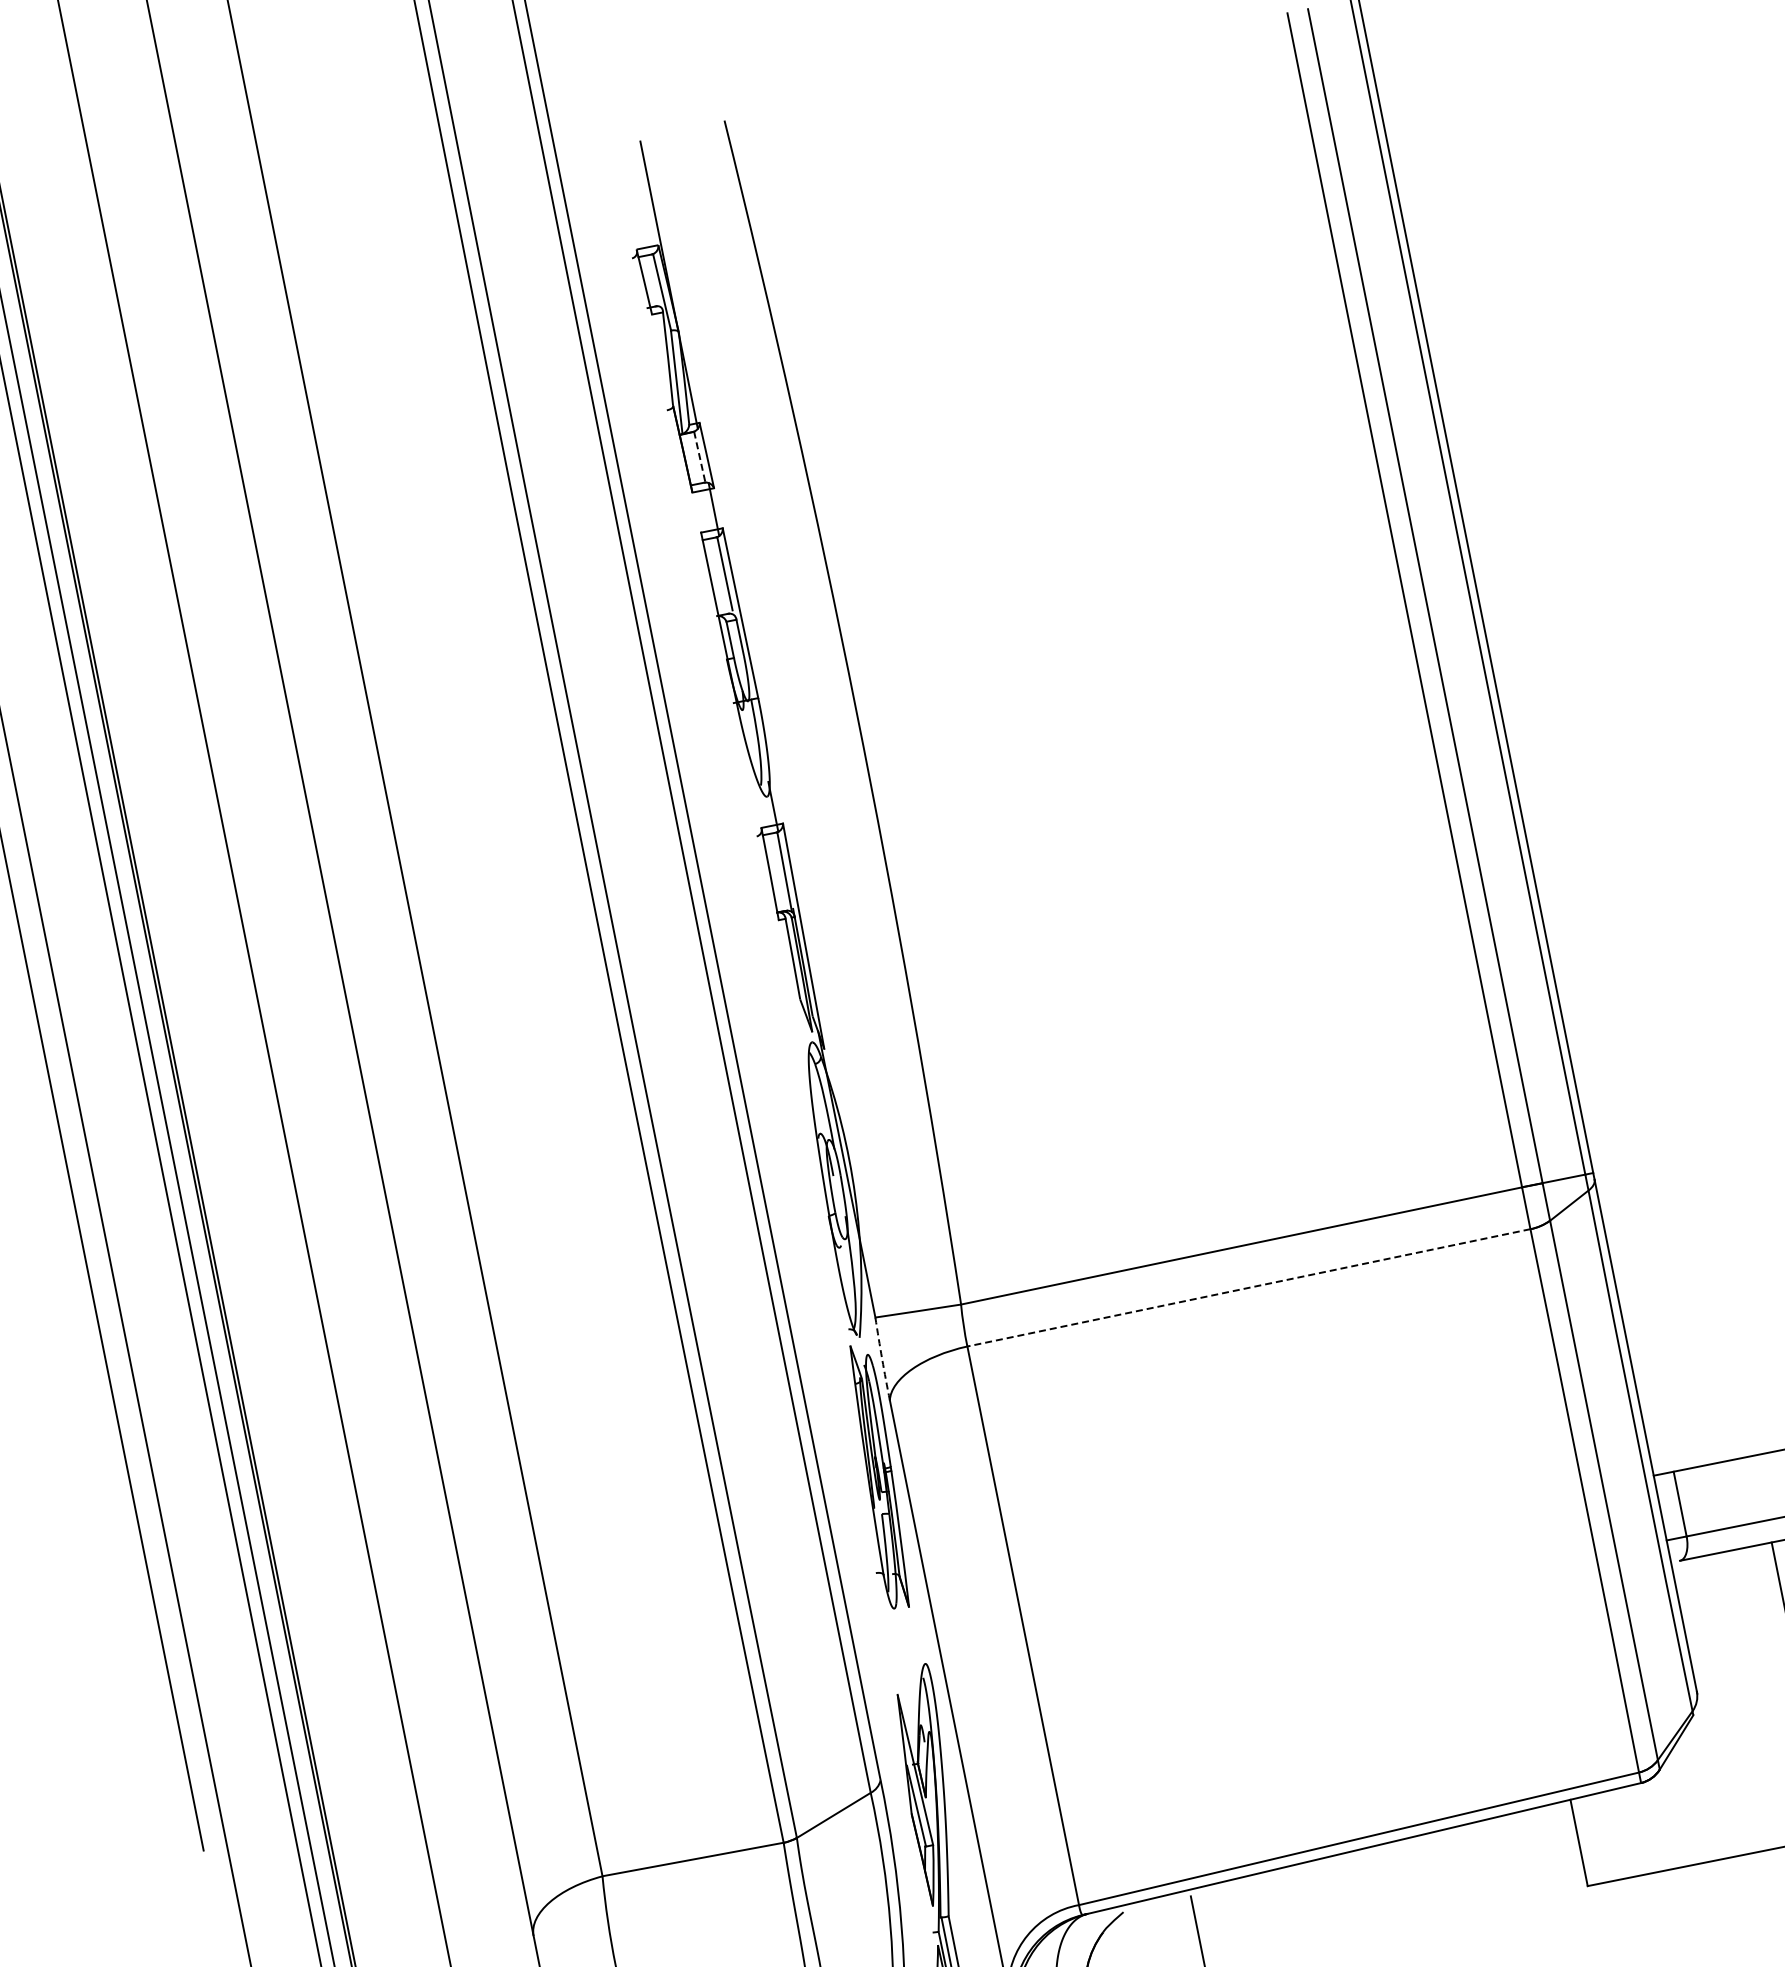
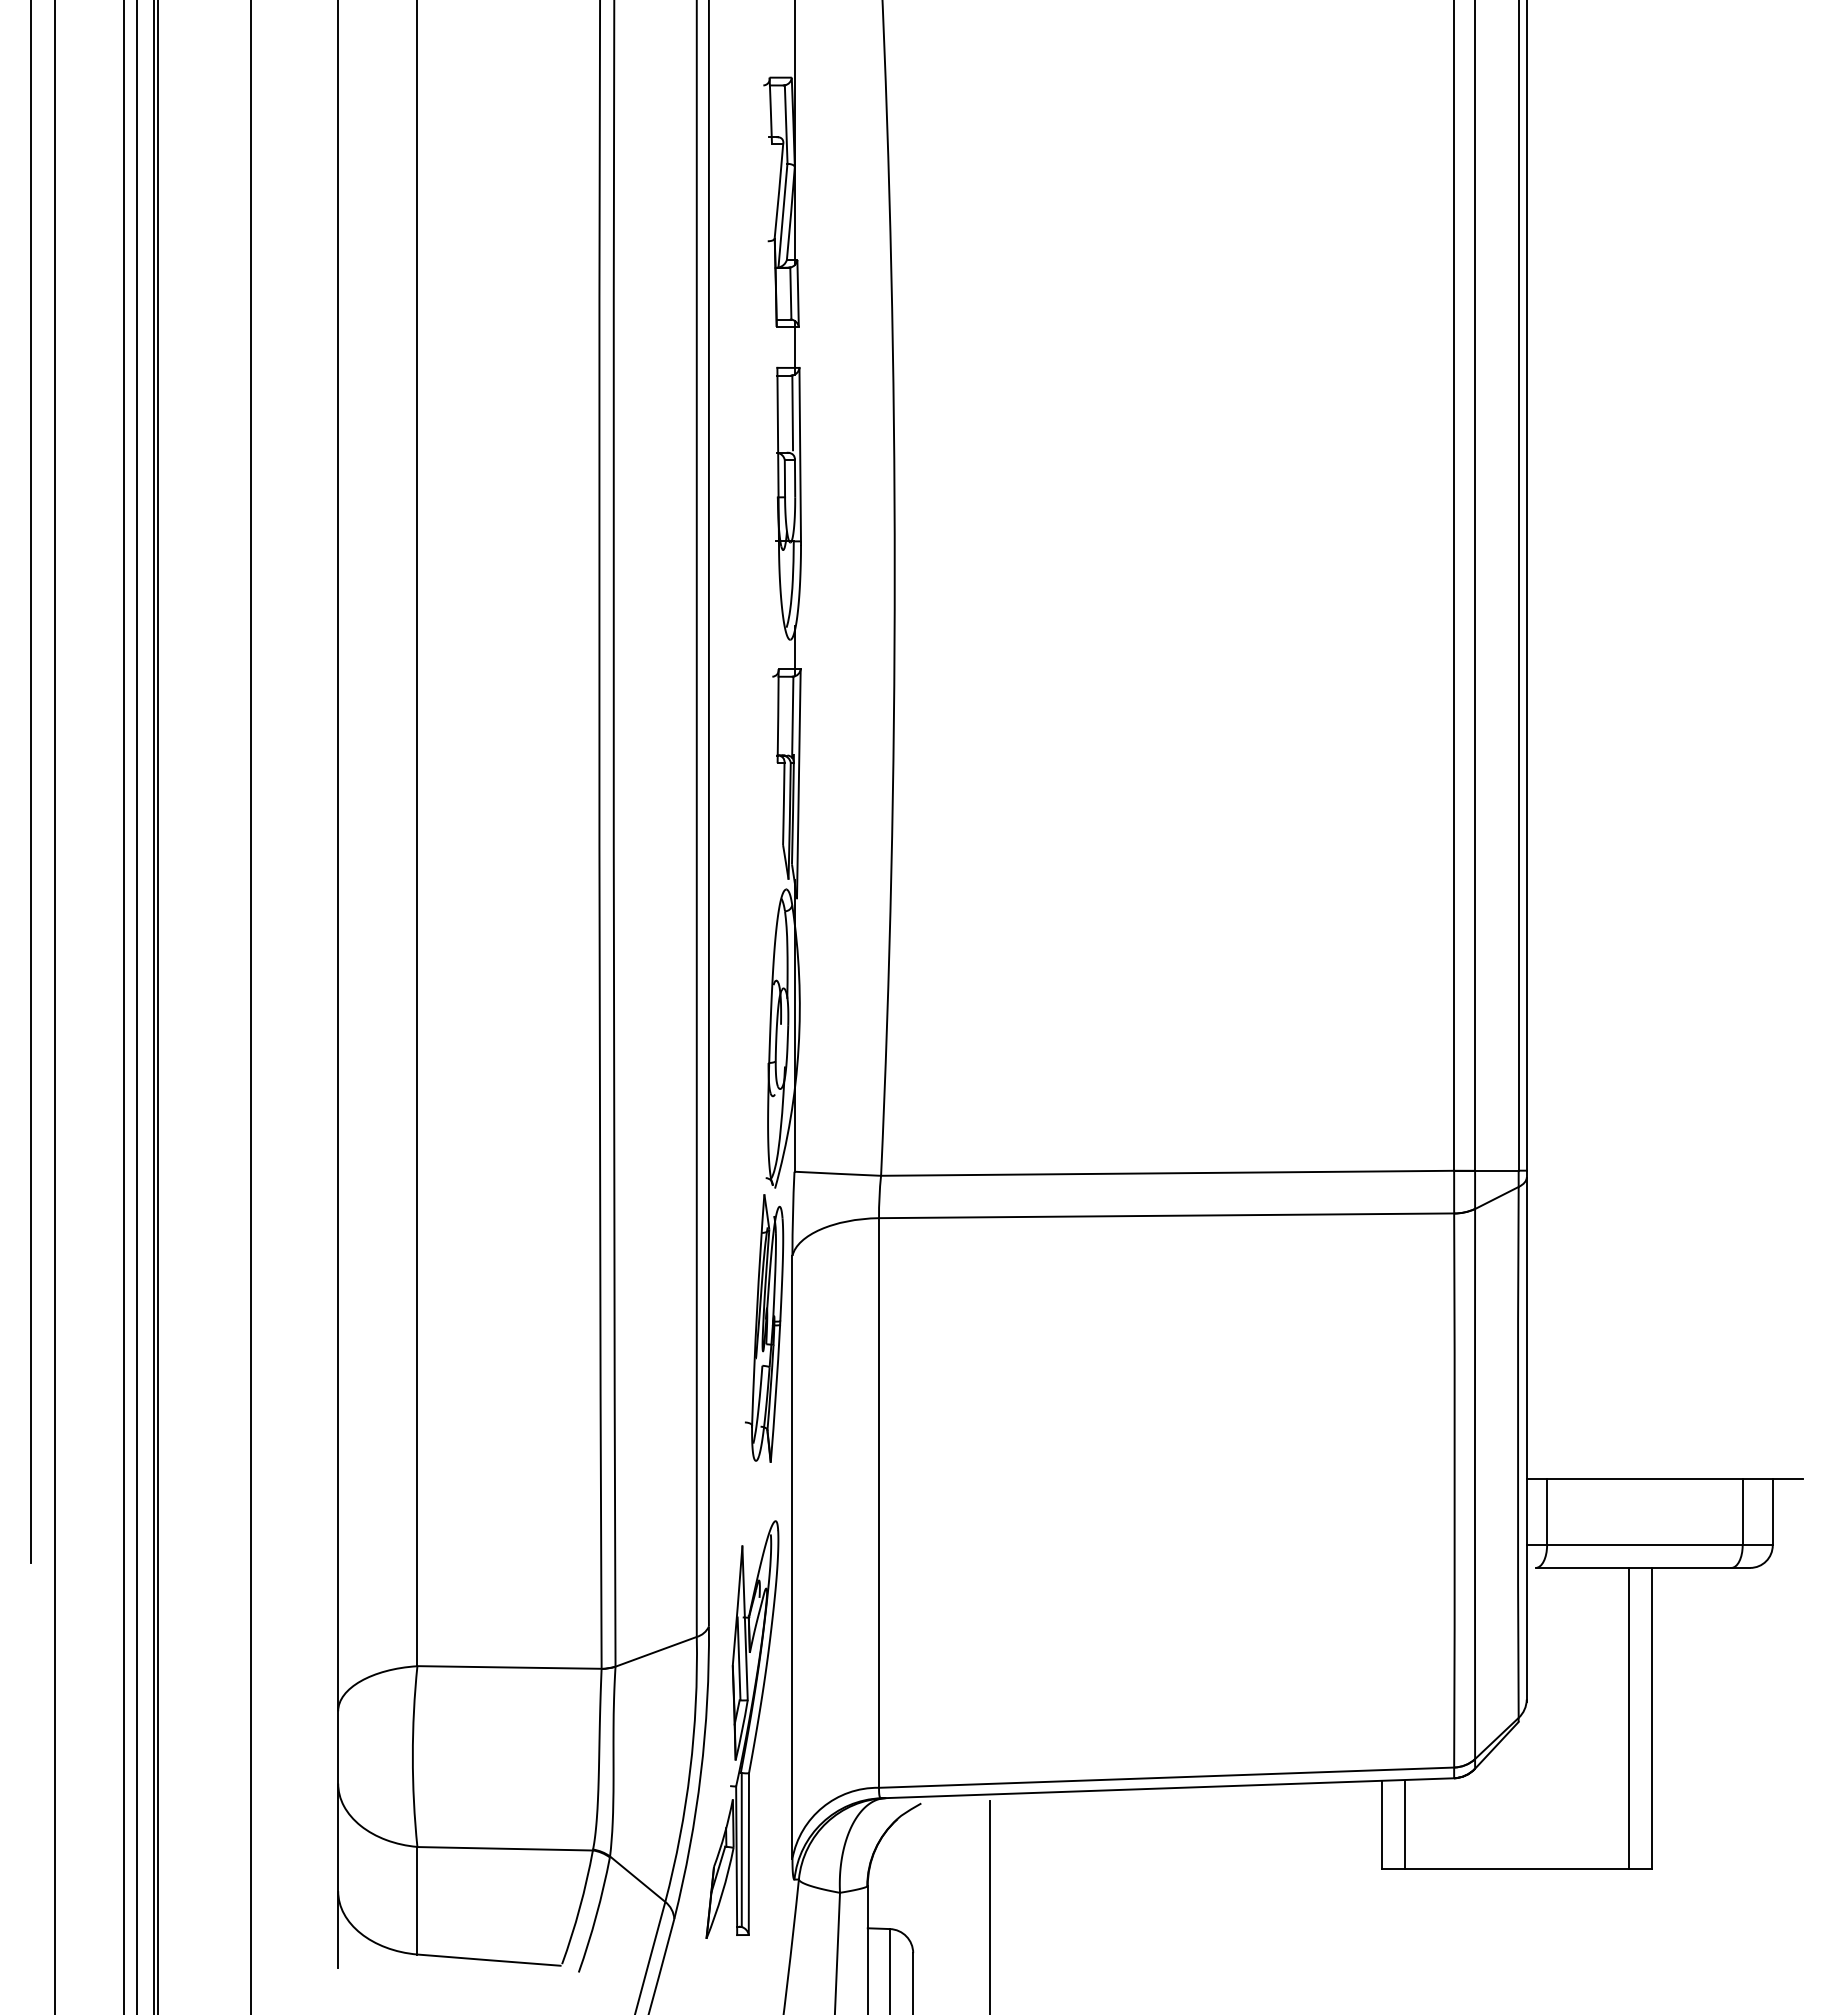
line: (699, 458) -> (790, 294), dashed -> solid
line: (1248, 1287) -> (1166, 1215), dashed -> solid
arc: (882, 1358) -> (793, 1213), dashed -> solid
line: (1601, 1838) -> (1404, 1824), added

